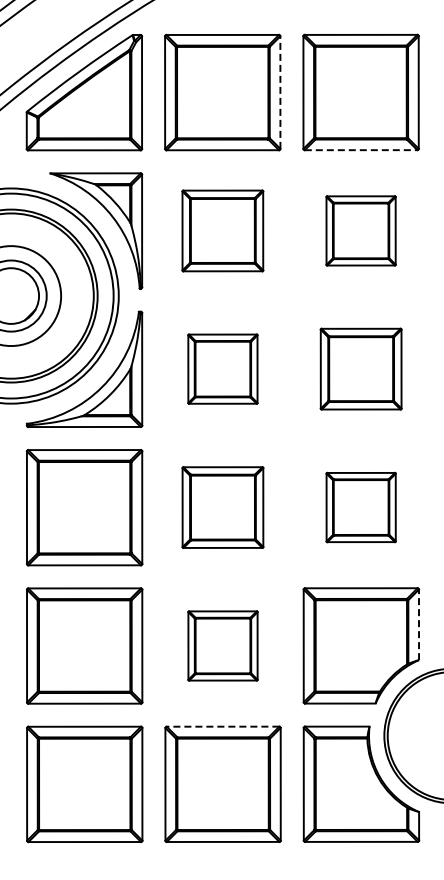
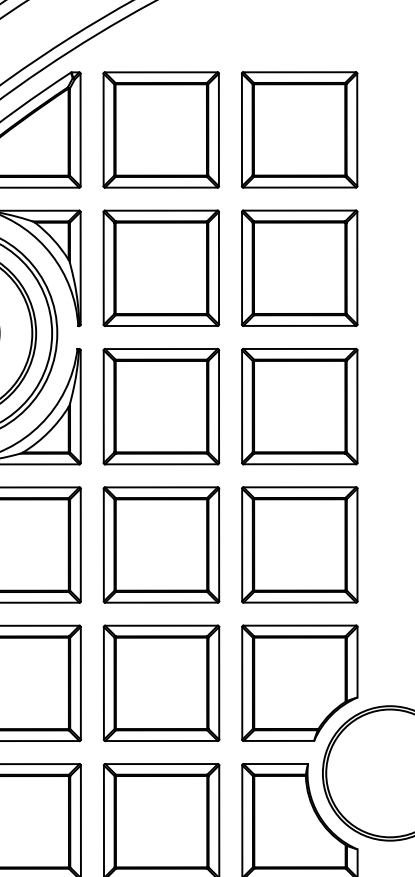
line: (280, 92) -> (219, 129), dashed -> solid
line: (361, 150) -> (300, 187), dashed -> solid
part: (222, 230) -> (161, 267), size x1.43
part: (360, 230) -> (299, 267), size x1.67
part: (222, 368) -> (161, 405), size x1.67
part: (360, 368) -> (299, 405), size x1.43
part: (222, 507) -> (161, 544), size x1.43
part: (360, 507) -> (299, 544), size x1.67
line: (419, 624) -> (358, 661), dashed -> solid
part: (222, 645) -> (161, 682), size x1.67
line: (222, 726) -> (161, 763), dashed -> solid

